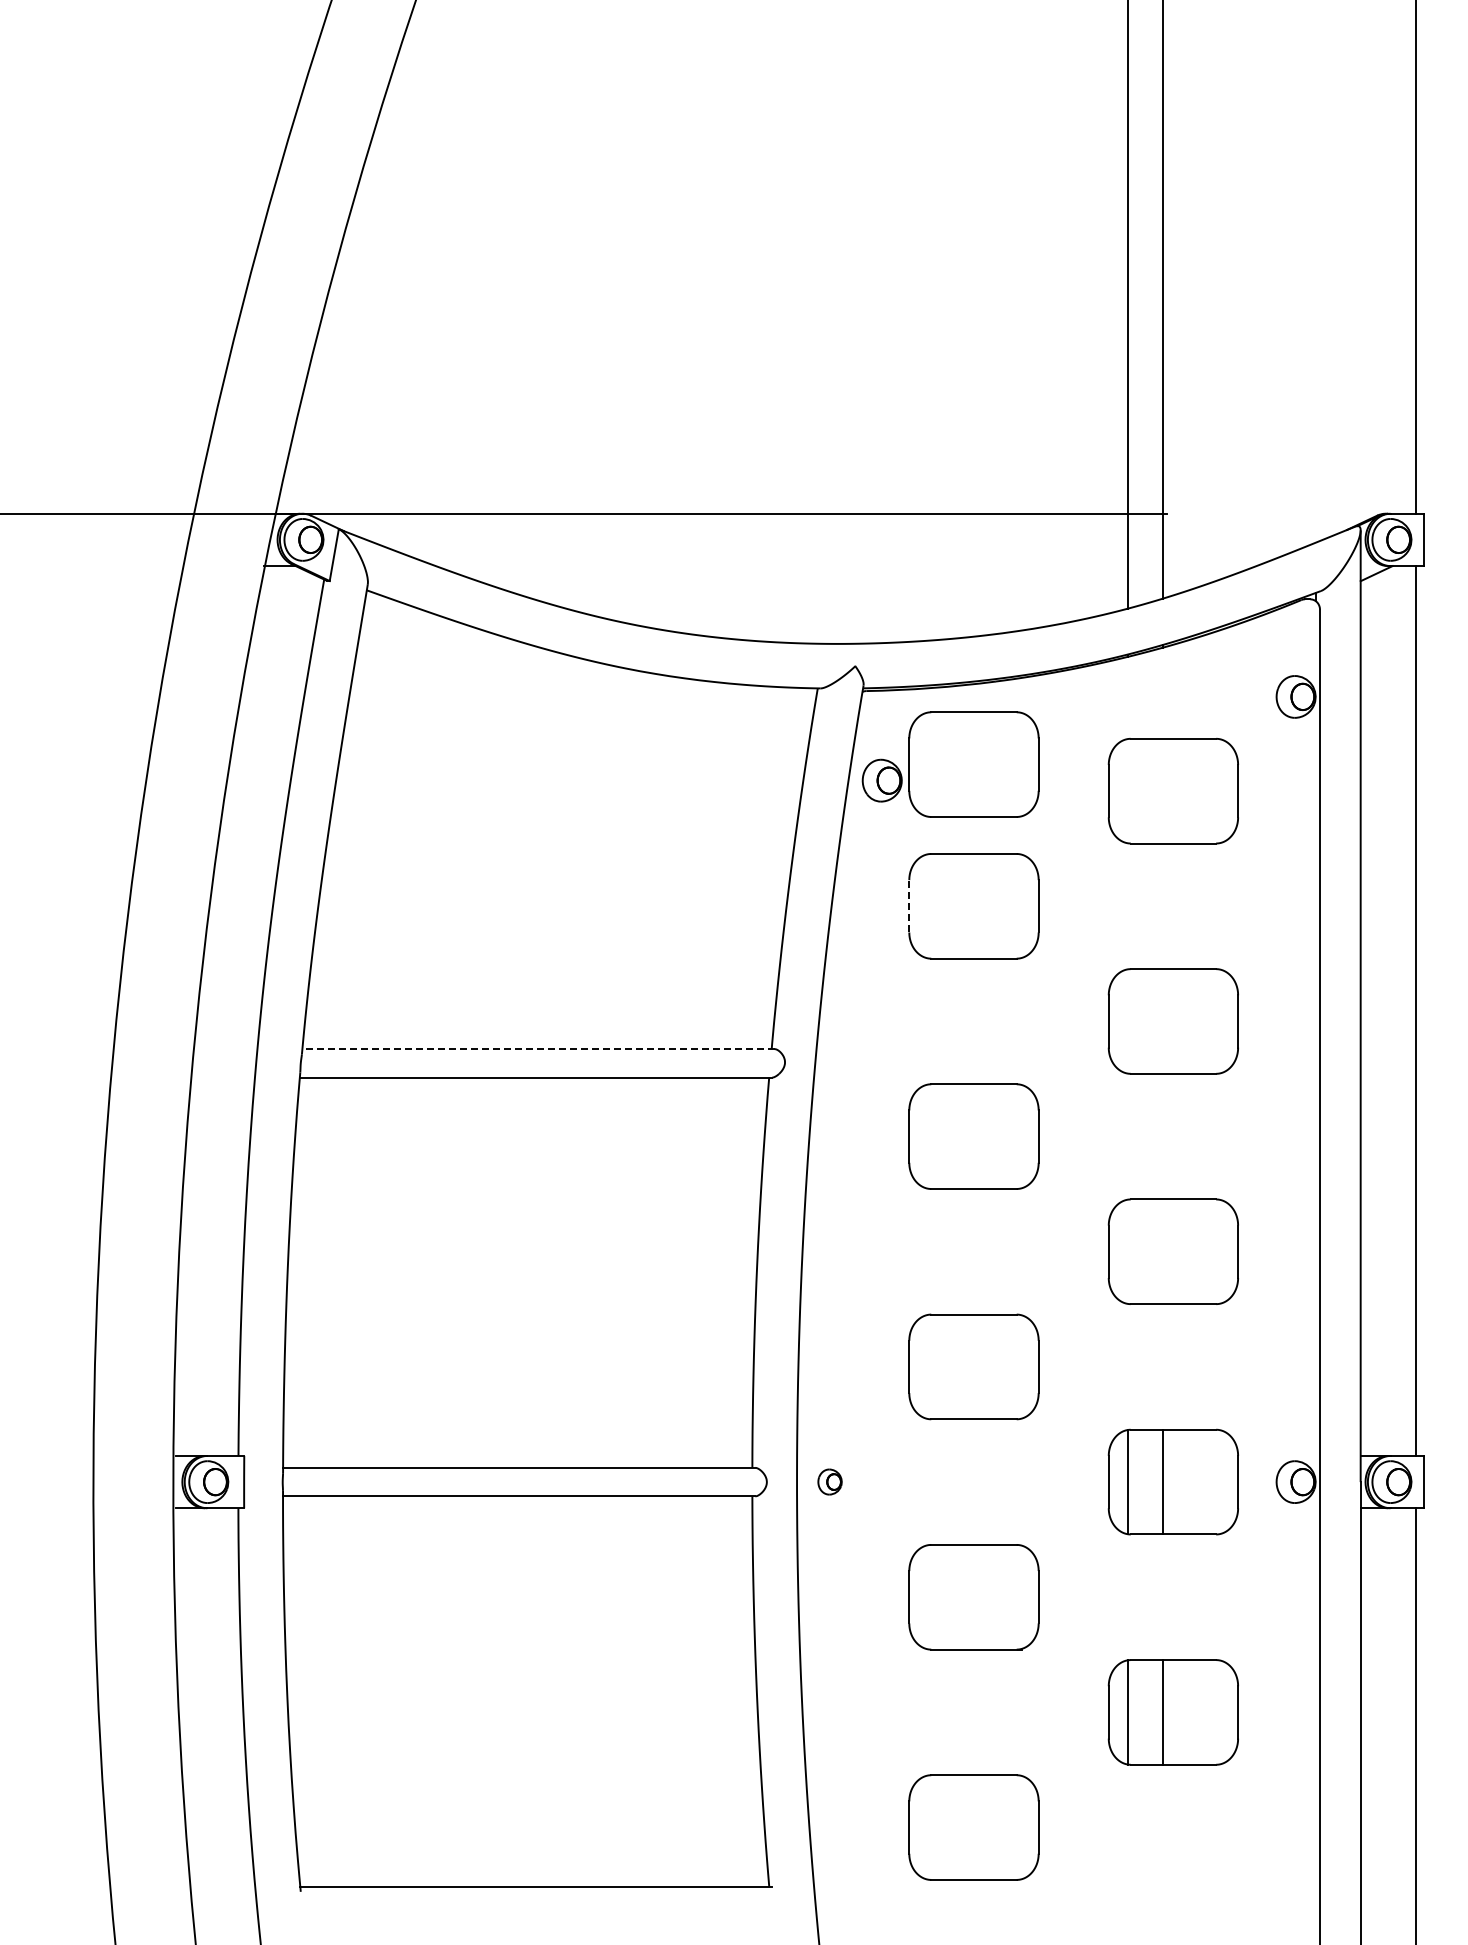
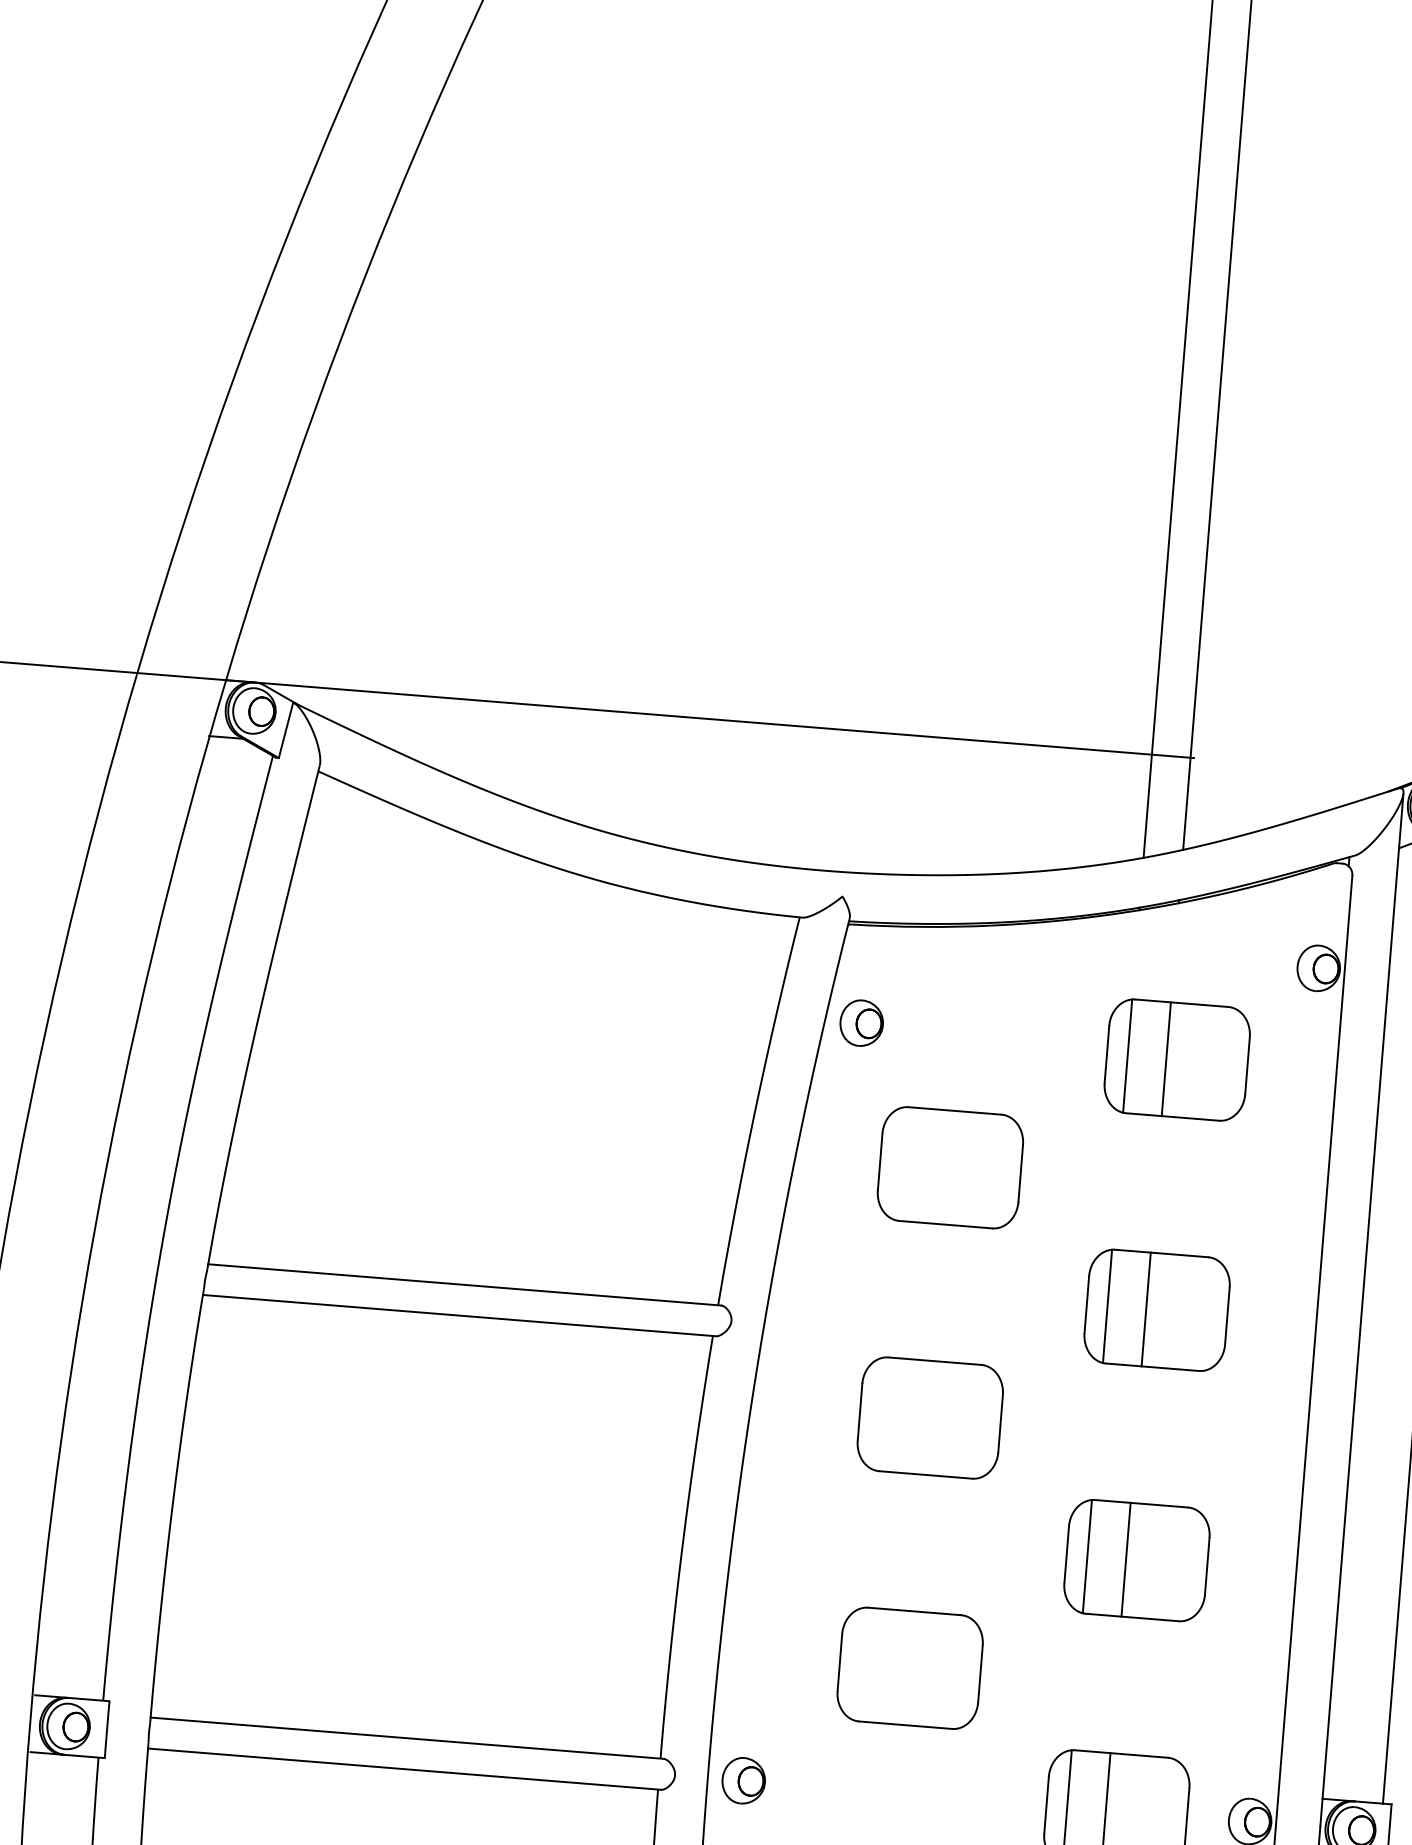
part: (973, 764) -> (962, 1013), removed
line: (1163, 790) -> (1166, 1058), added
line: (1127, 791) -> (1127, 1056), added
line: (909, 905) -> (880, 1161), dashed -> solid
line: (1127, 1021) -> (1107, 1306), added
line: (1163, 1021) -> (1146, 1309), added
line: (538, 1049) -> (464, 1285), dashed -> solid
line: (1127, 1251) -> (1087, 1556), added
line: (1163, 1251) -> (1126, 1559), added
part: (829, 1481) -> (743, 1780), size x1.67

